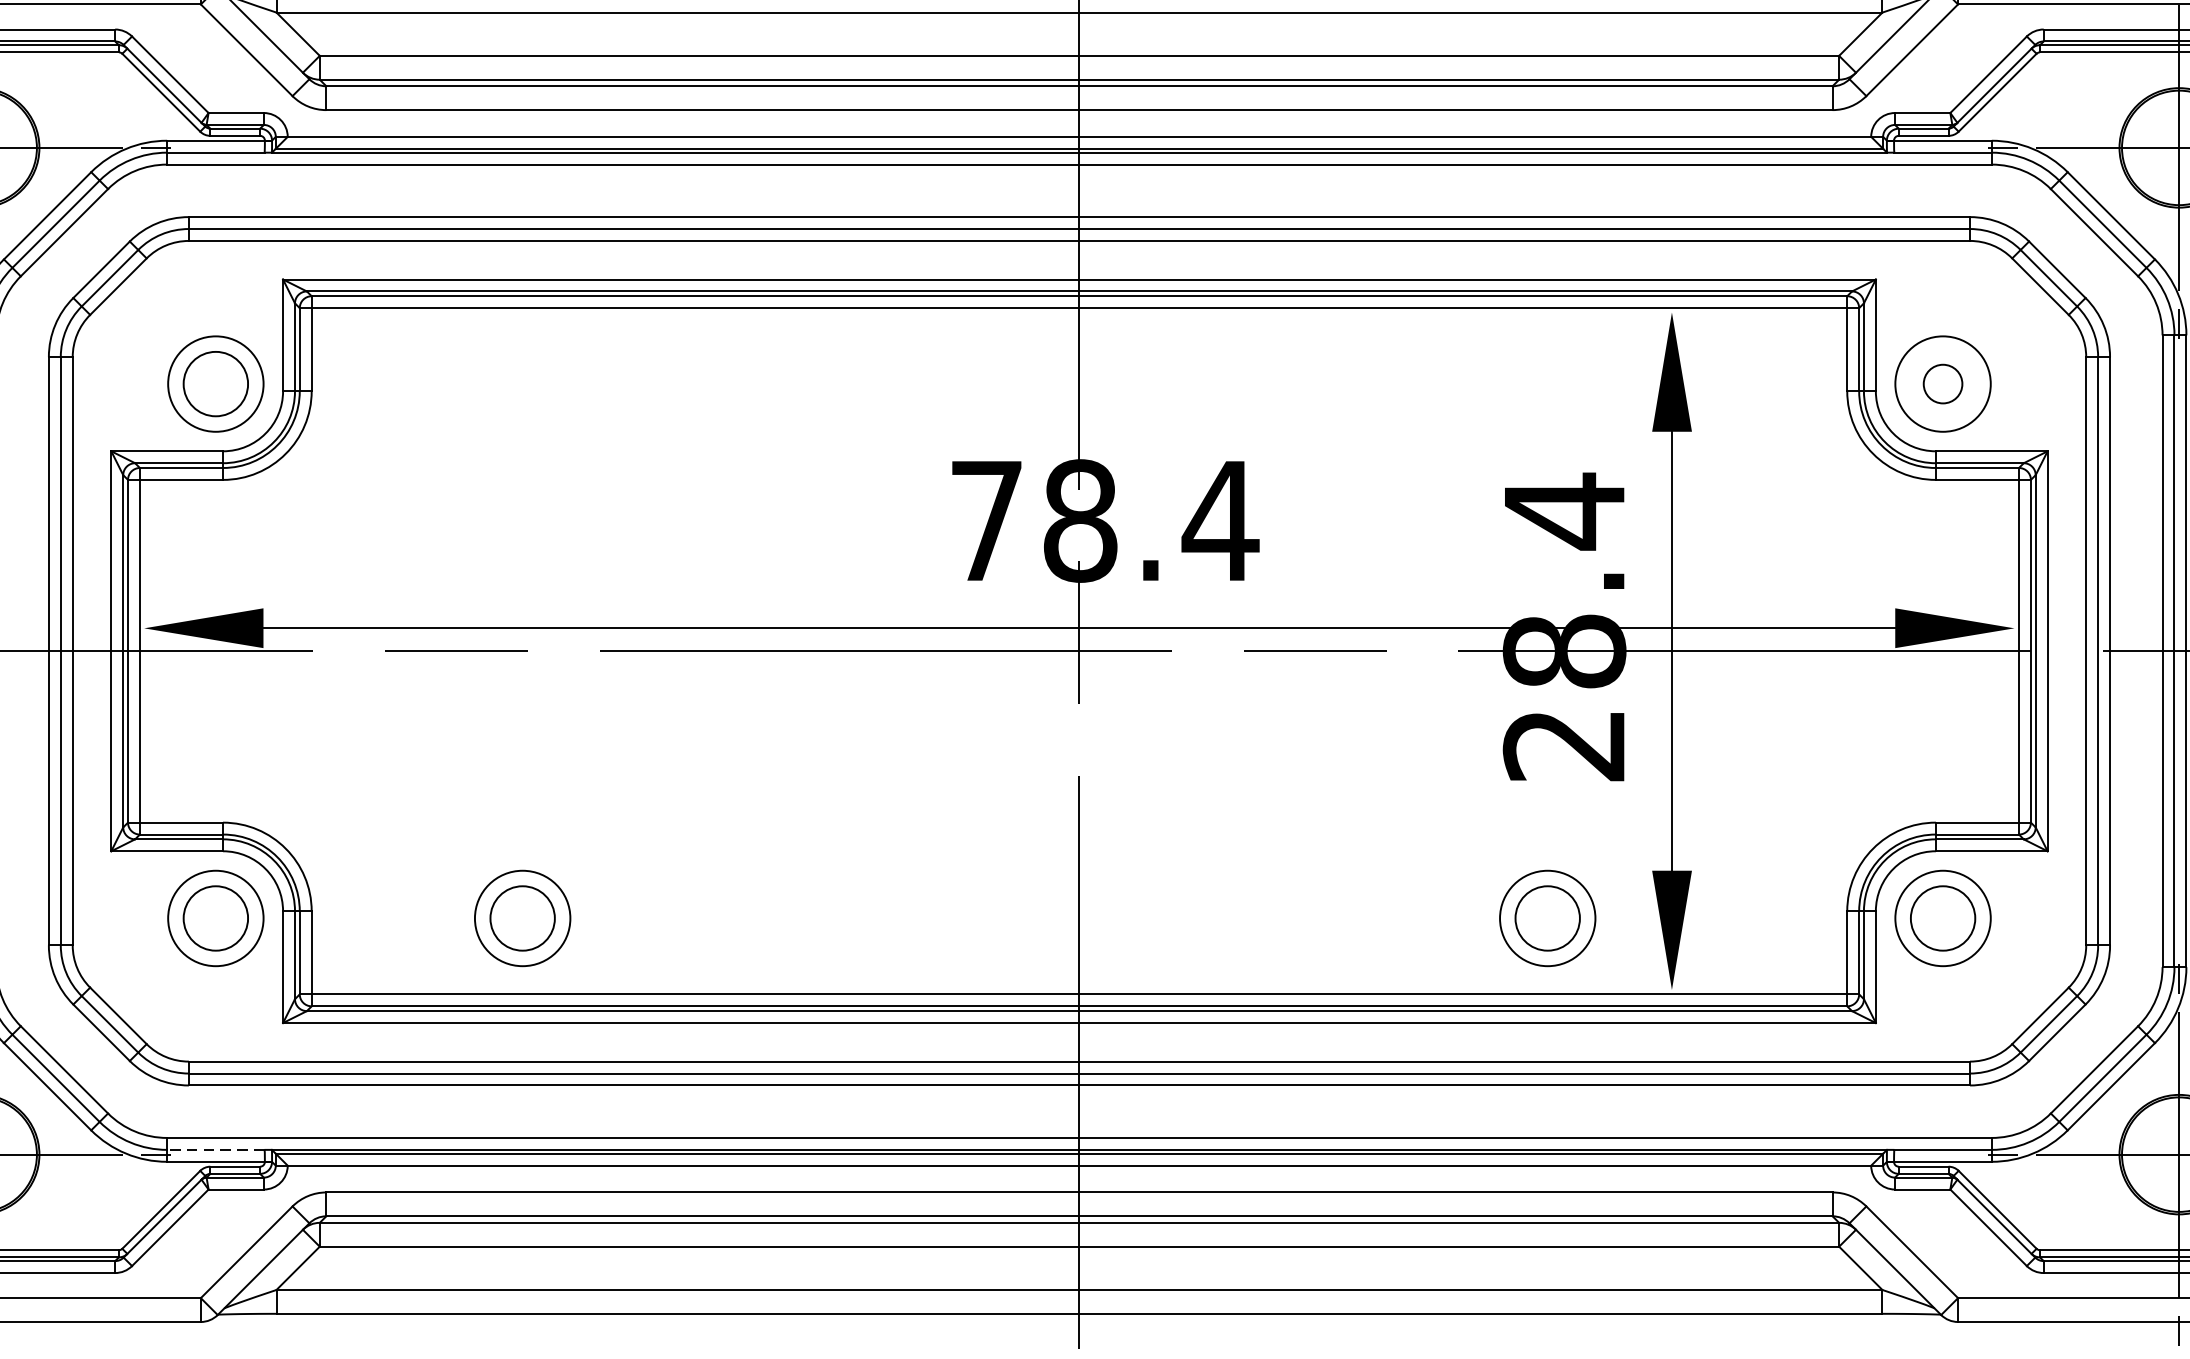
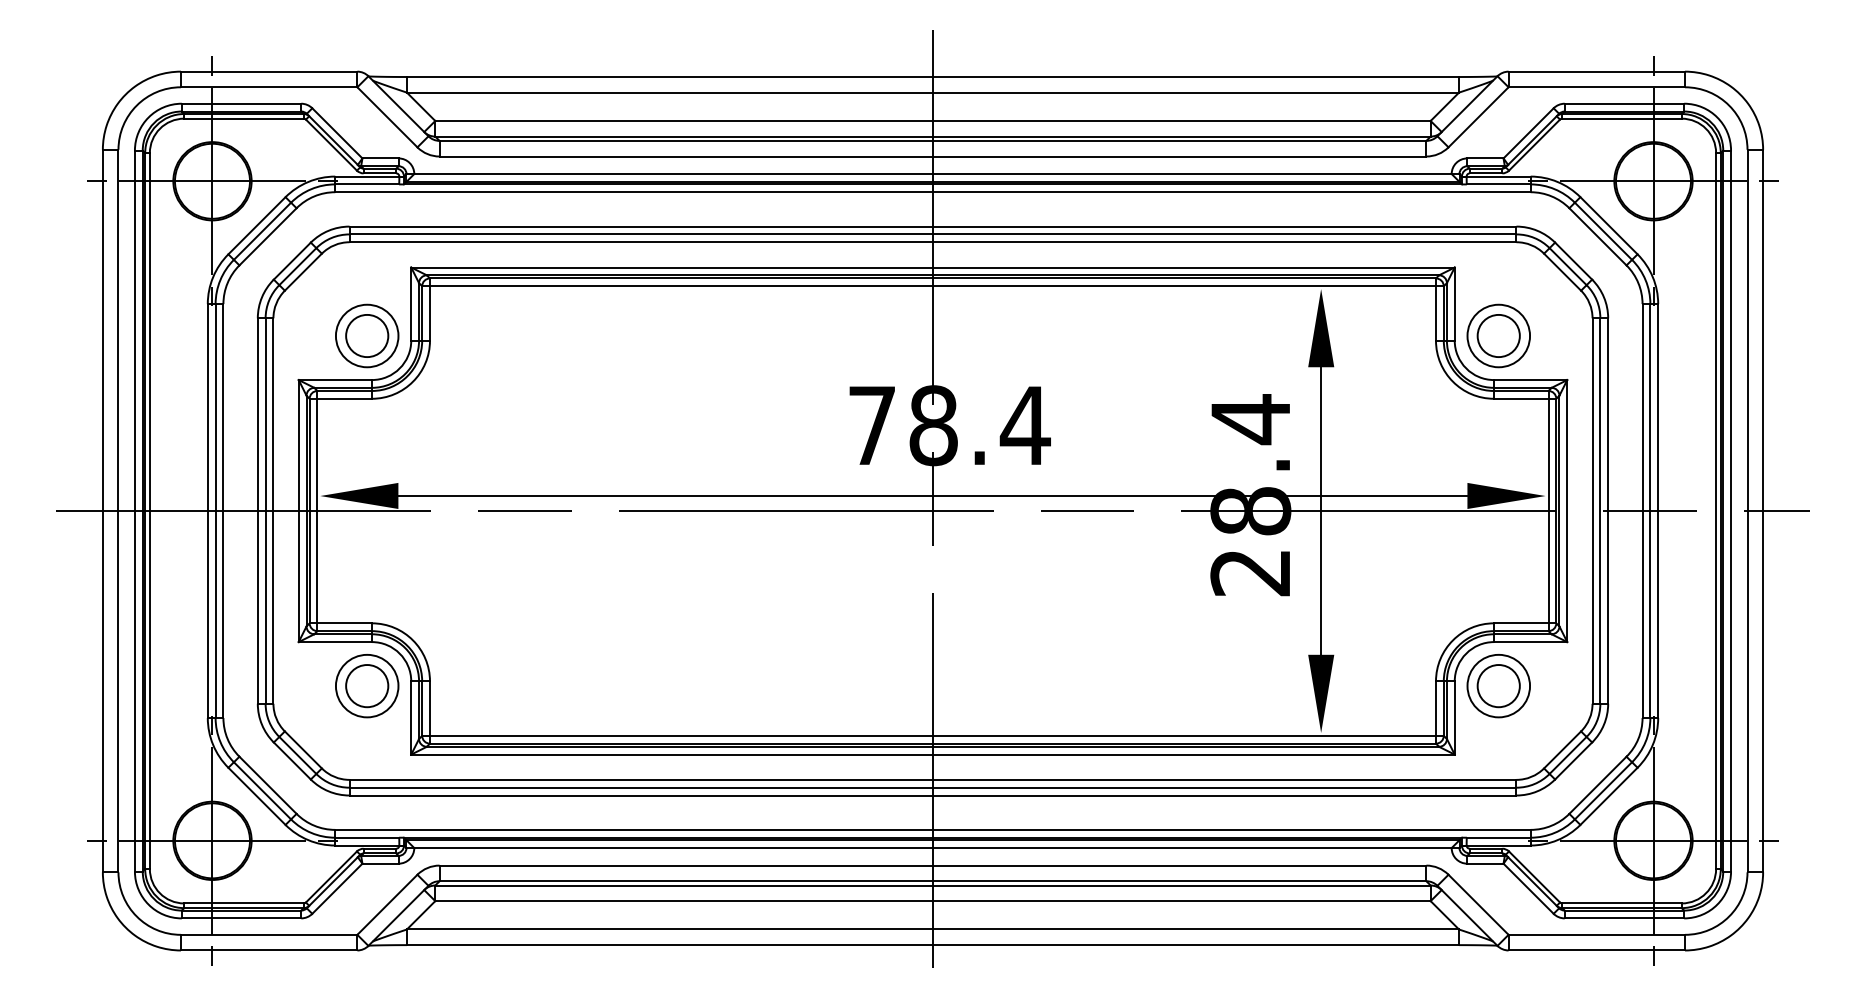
circle: (1942, 383) -> (1498, 335), size x1.67
part: (523, 919) -> (568, 686), removed
part: (1547, 919) -> (1239, 686), removed
line: (216, 1149) -> (367, 837), dashed -> solid

